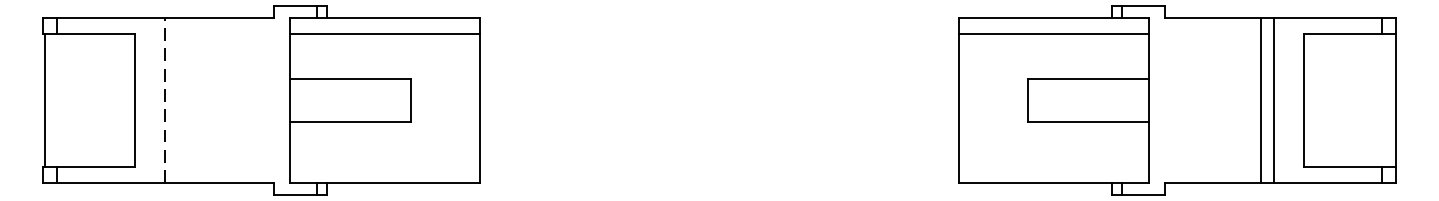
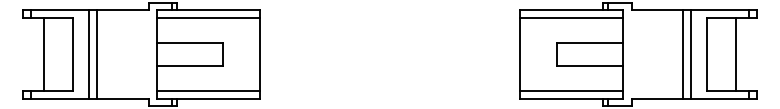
line: (45, 100) -> (44, 54), moved
line: (165, 100) -> (89, 54), dashed -> solid
line: (178, 100) -> (96, 54), added
line: (1395, 100) -> (735, 54), moved
line: (384, 166) -> (208, 90), added
line: (1052, 166) -> (570, 90), added

